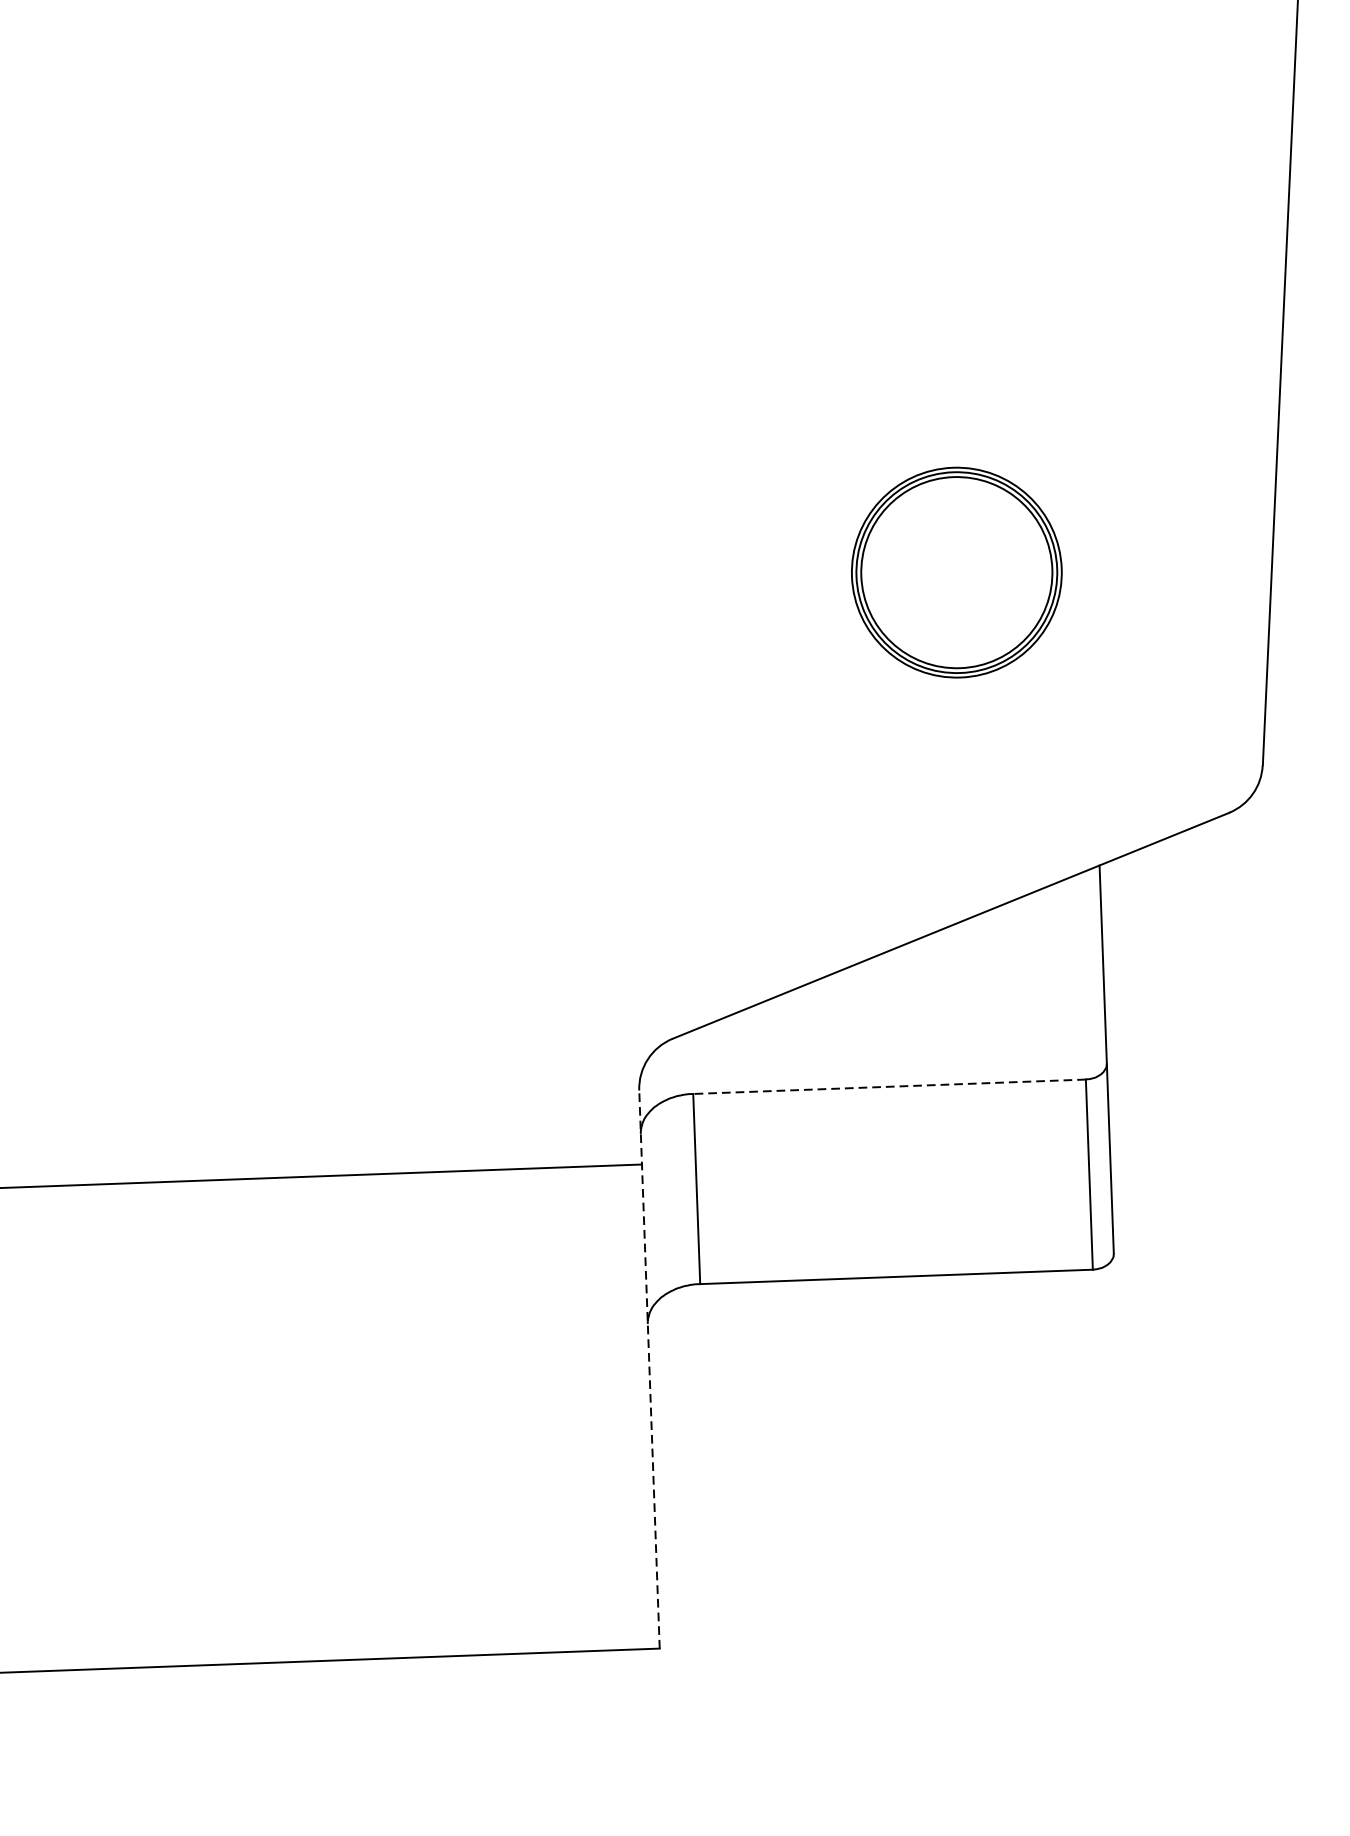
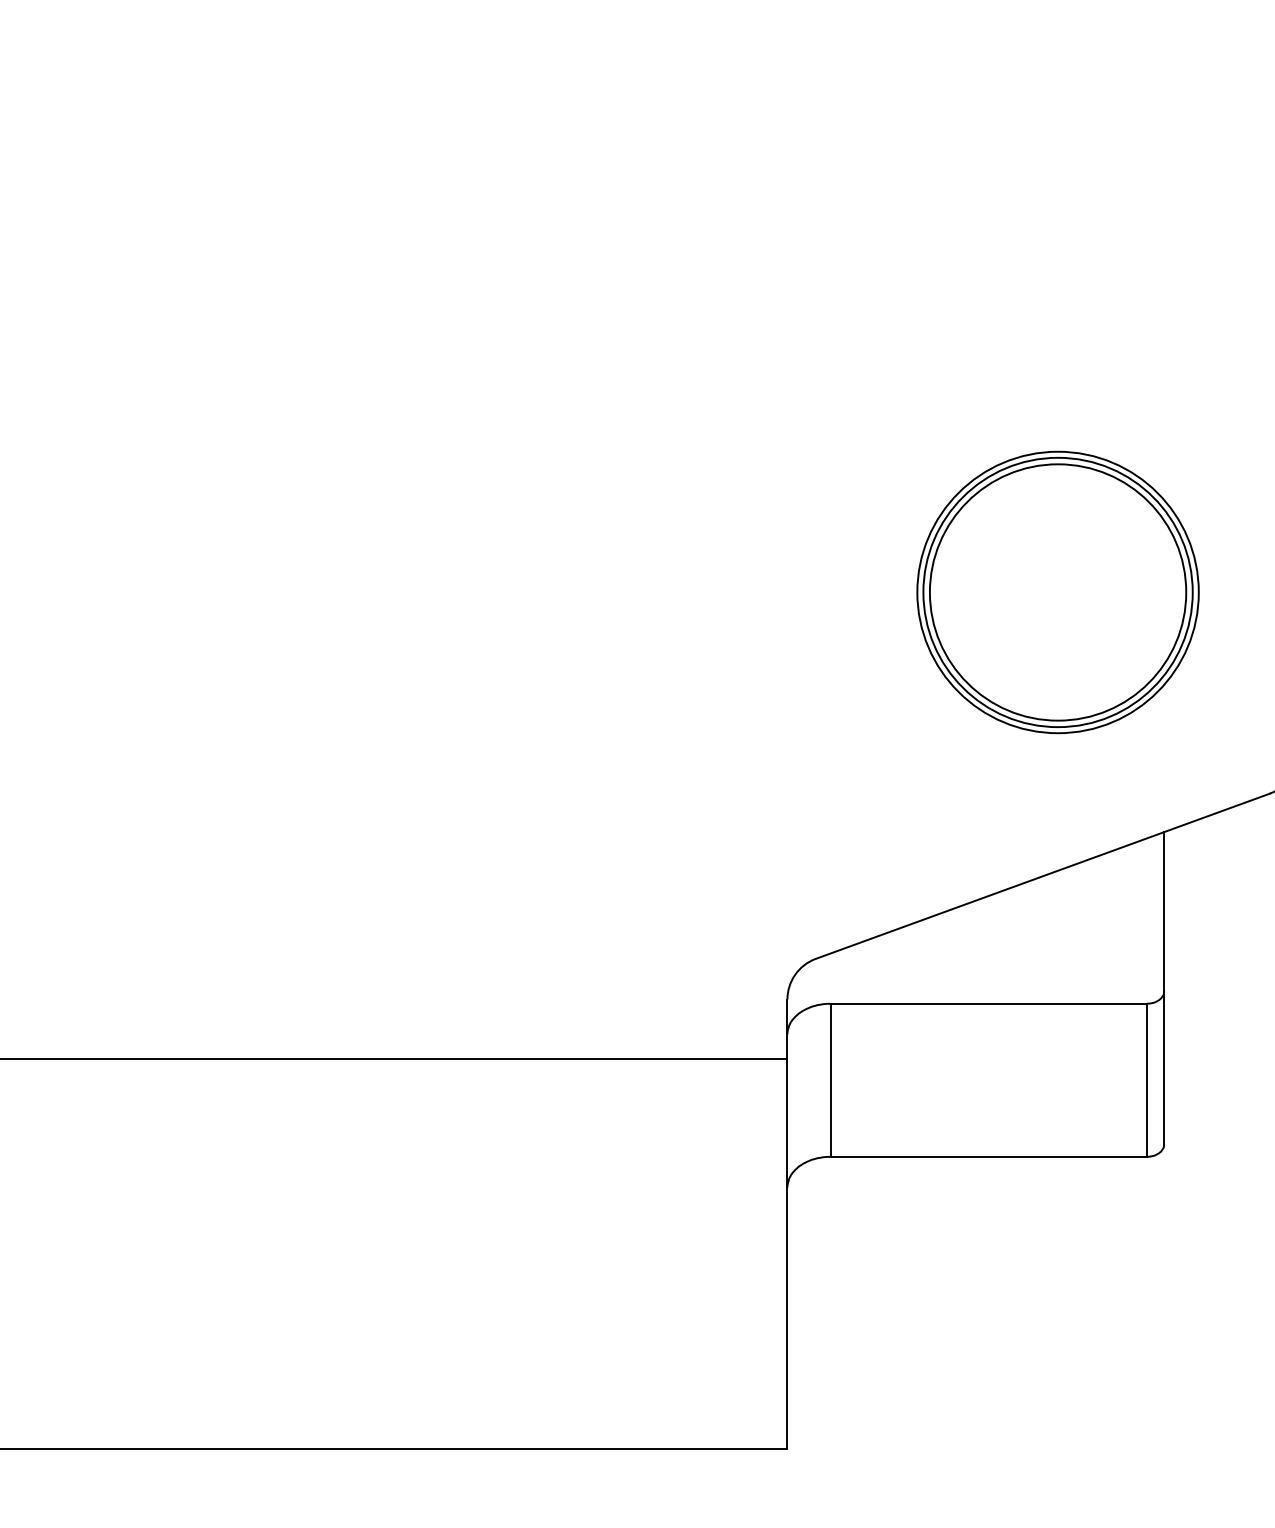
part: (956, 572) -> (1057, 592), size x1.67
line: (889, 1086) -> (988, 1003), dashed -> solid
line: (649, 1370) -> (787, 1224), dashed -> solid

